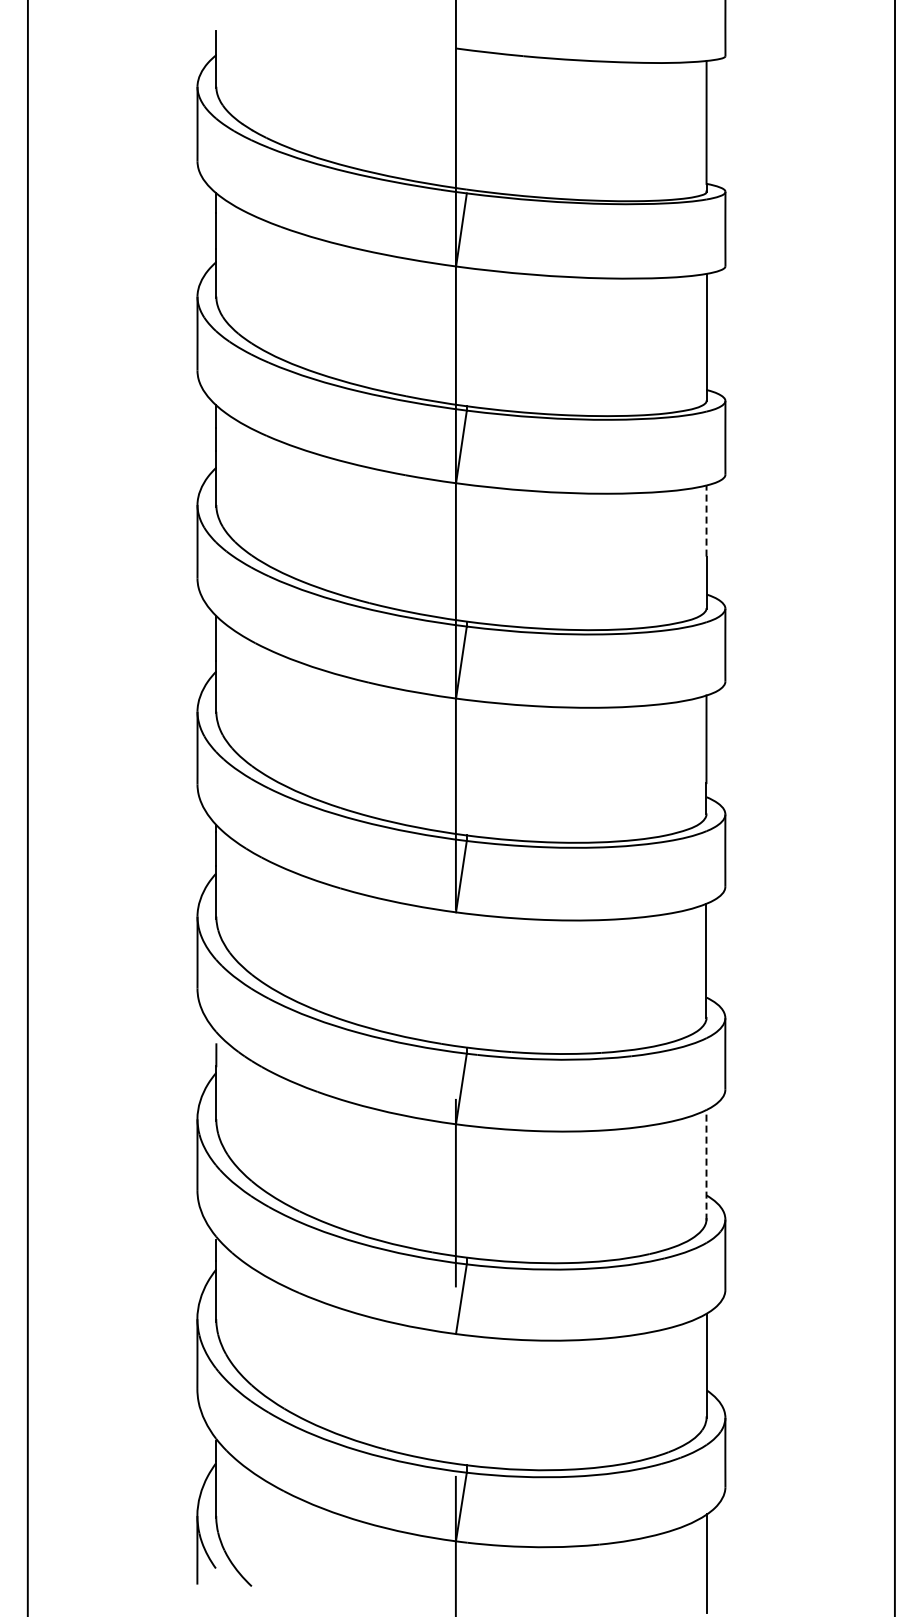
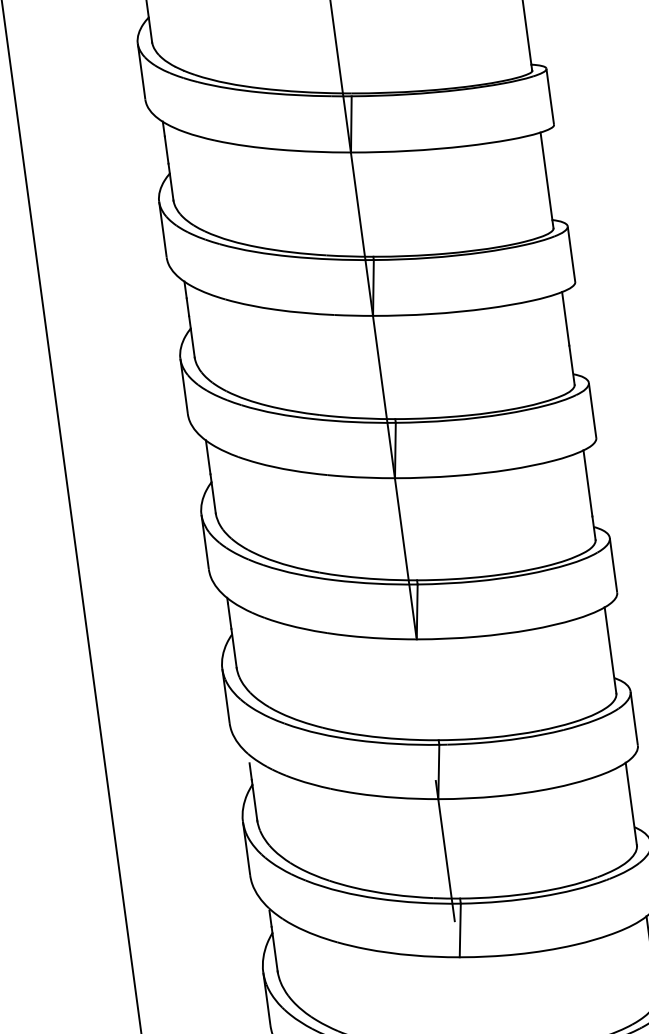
line: (706, 520) -> (565, 318), dashed -> solid
line: (706, 1164) -> (631, 803), dashed -> solid

